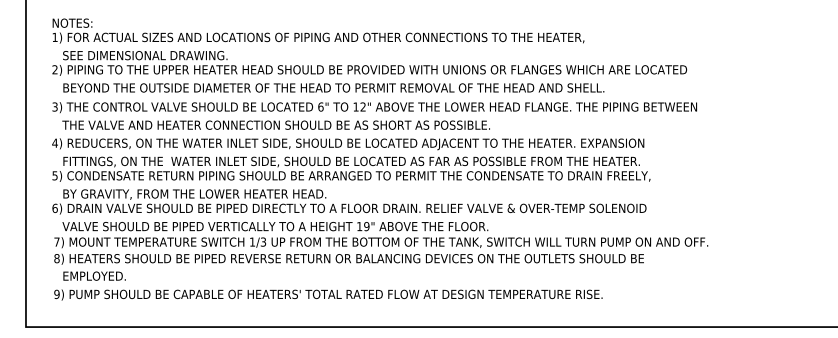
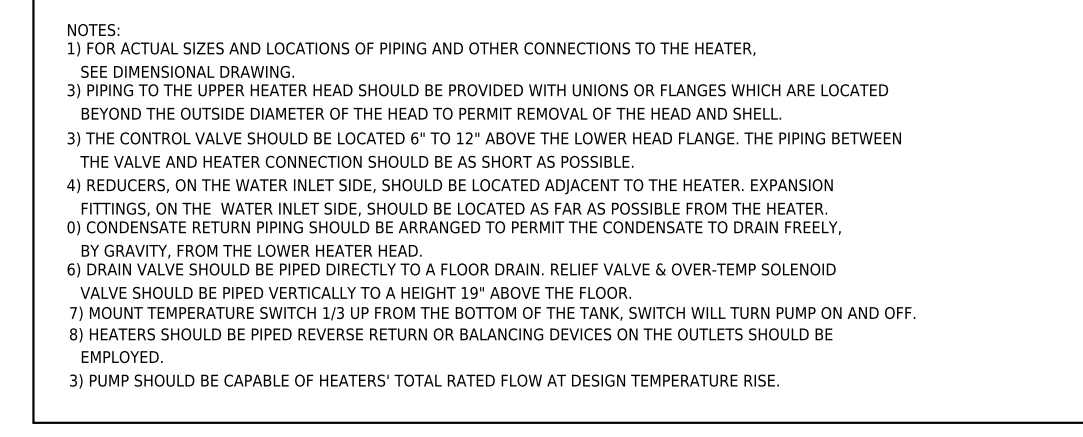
text: (54, 69) -> (70, 89), 2) -> 3)
text: (54, 175) -> (70, 226), 5) -> 0)
text: (56, 293) -> (72, 379), 9) -> 3)

